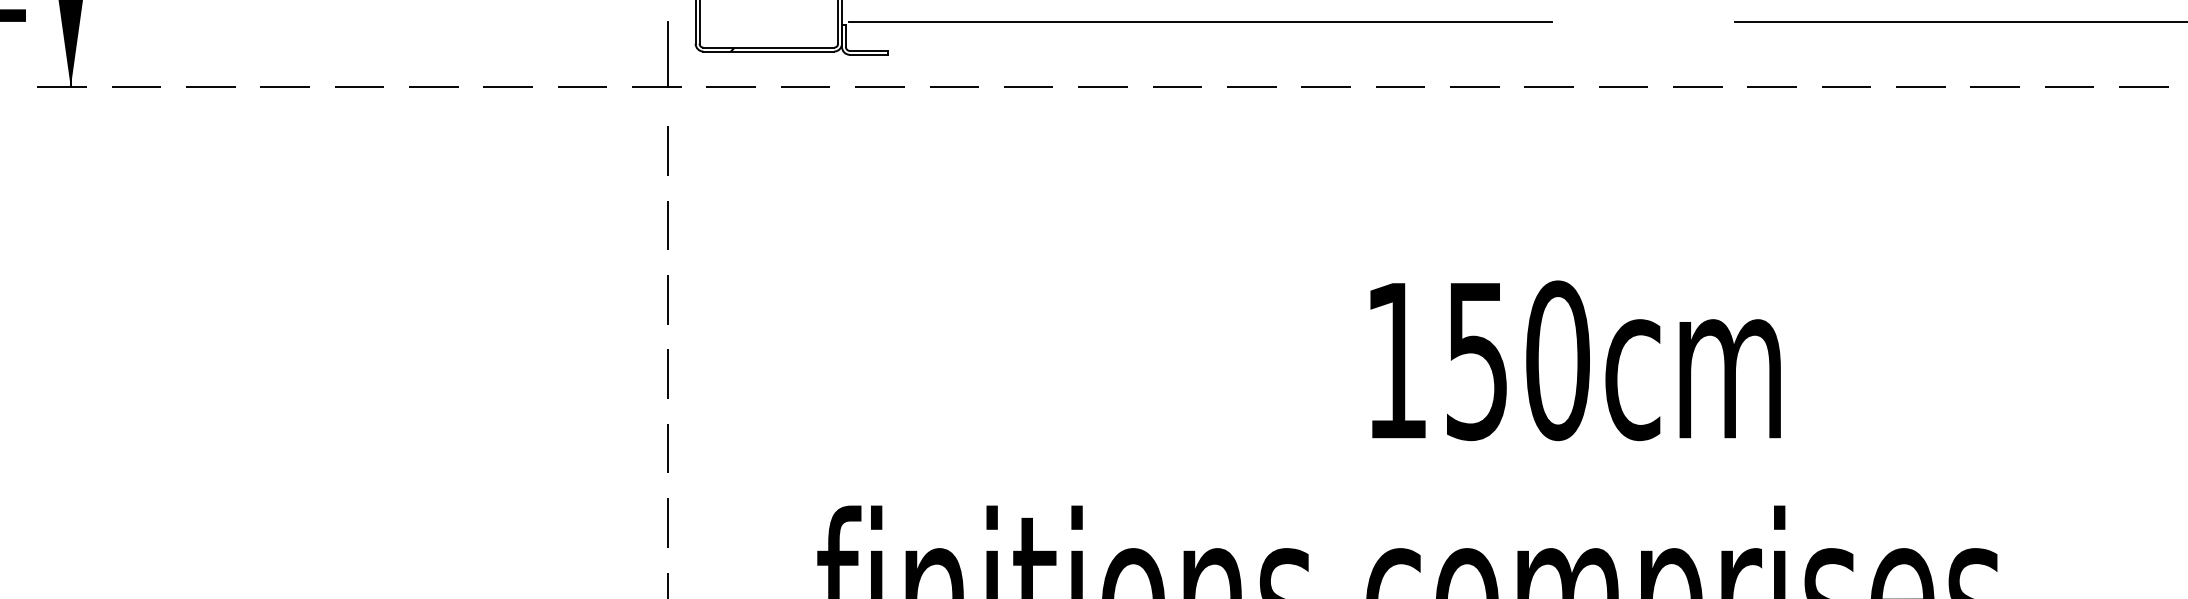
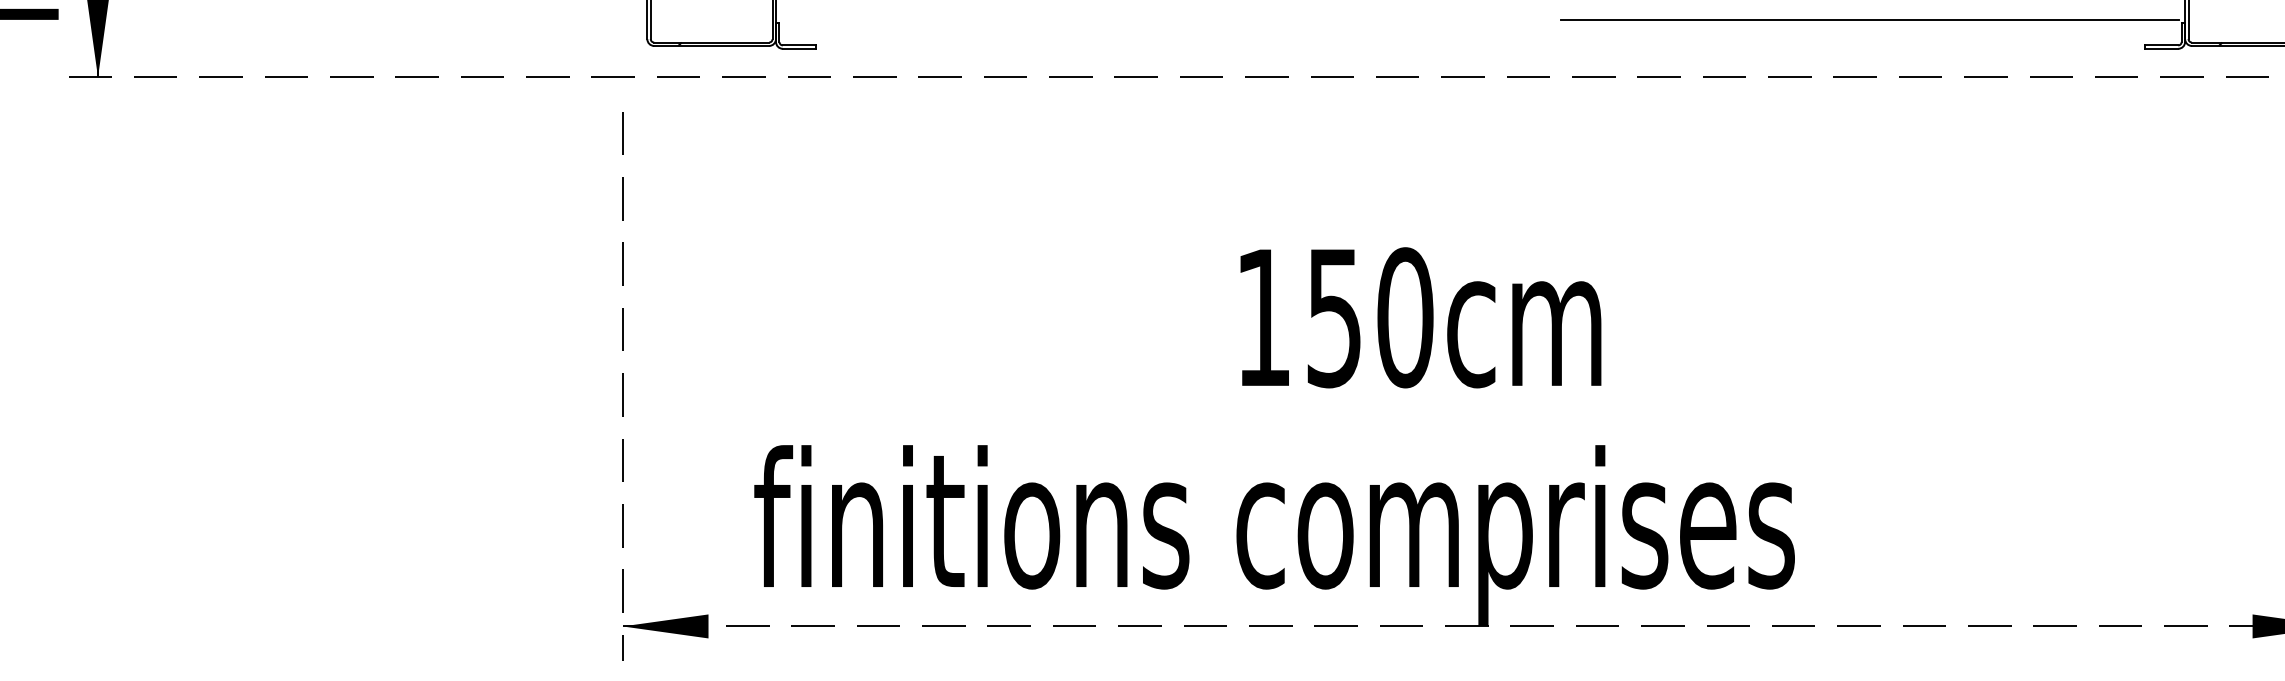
line: (1199, 22) -> (1090, 20), removed
line: (667, 54) -> (622, 48), removed

